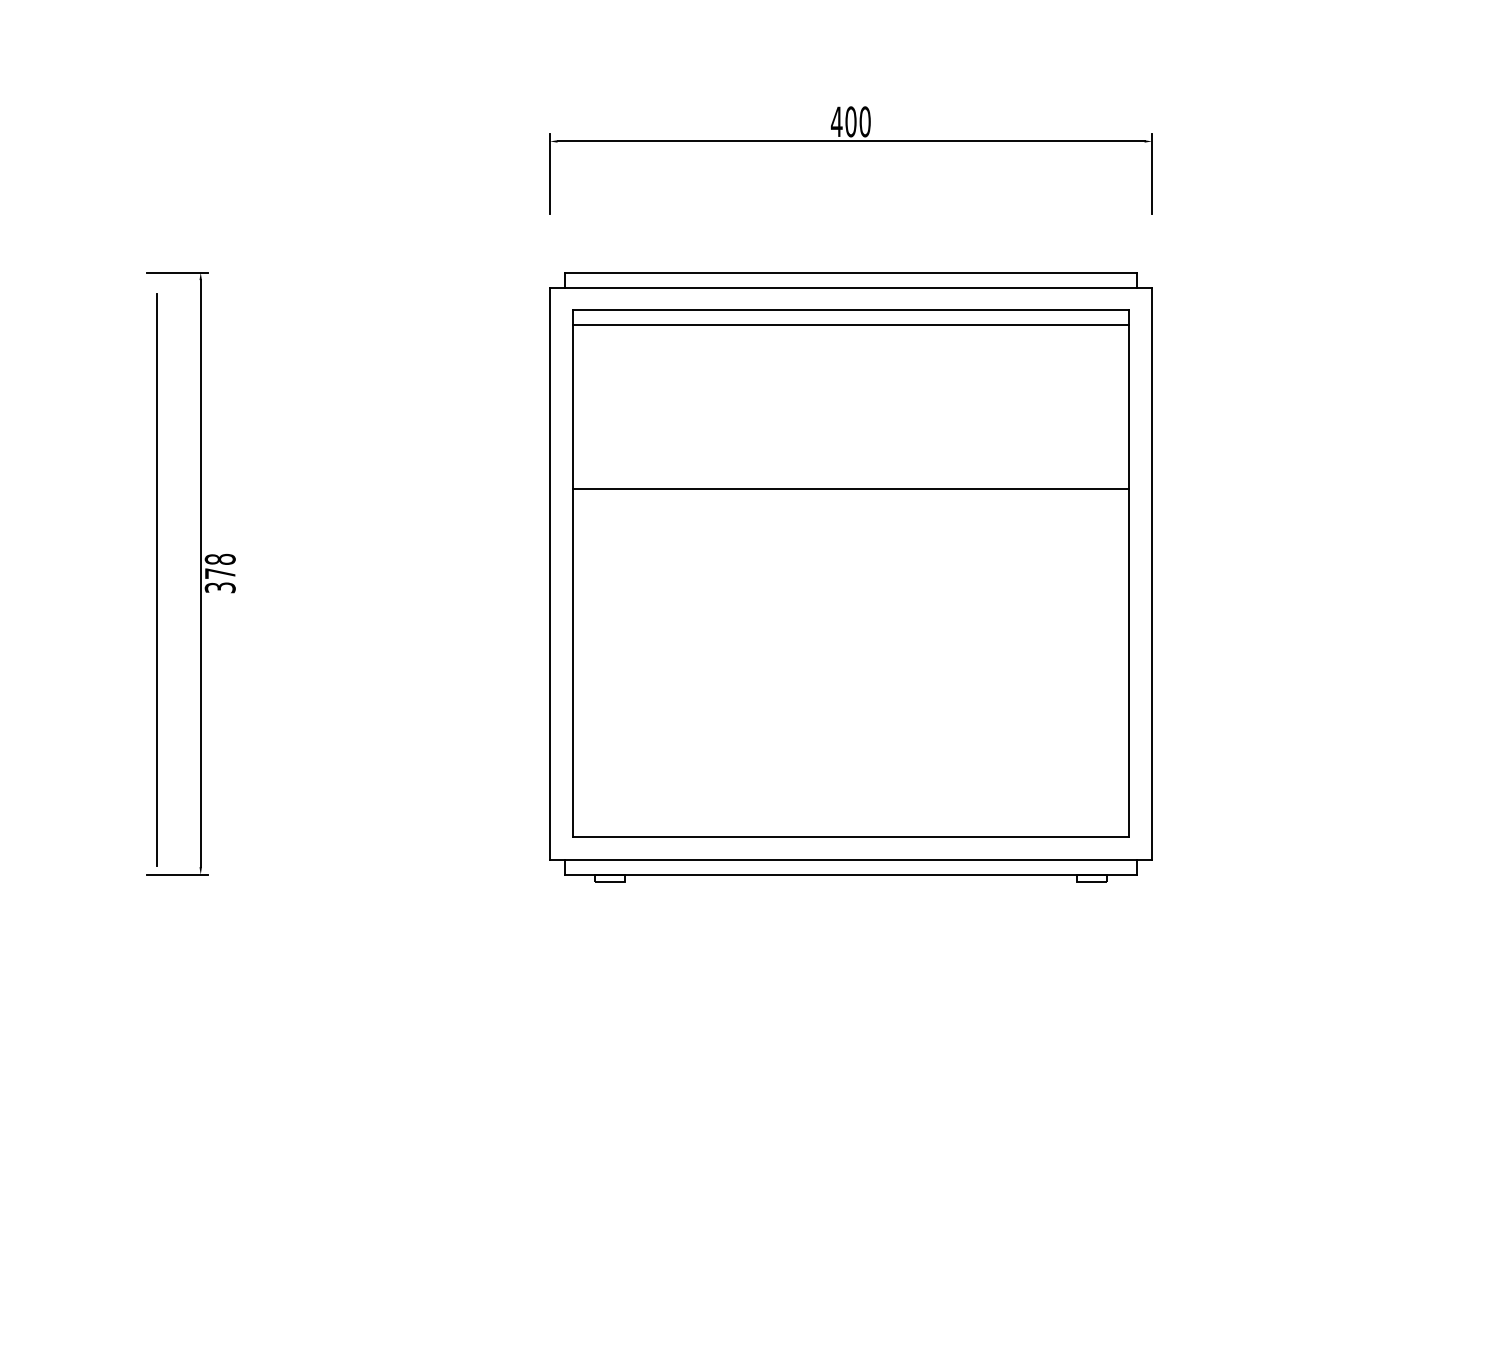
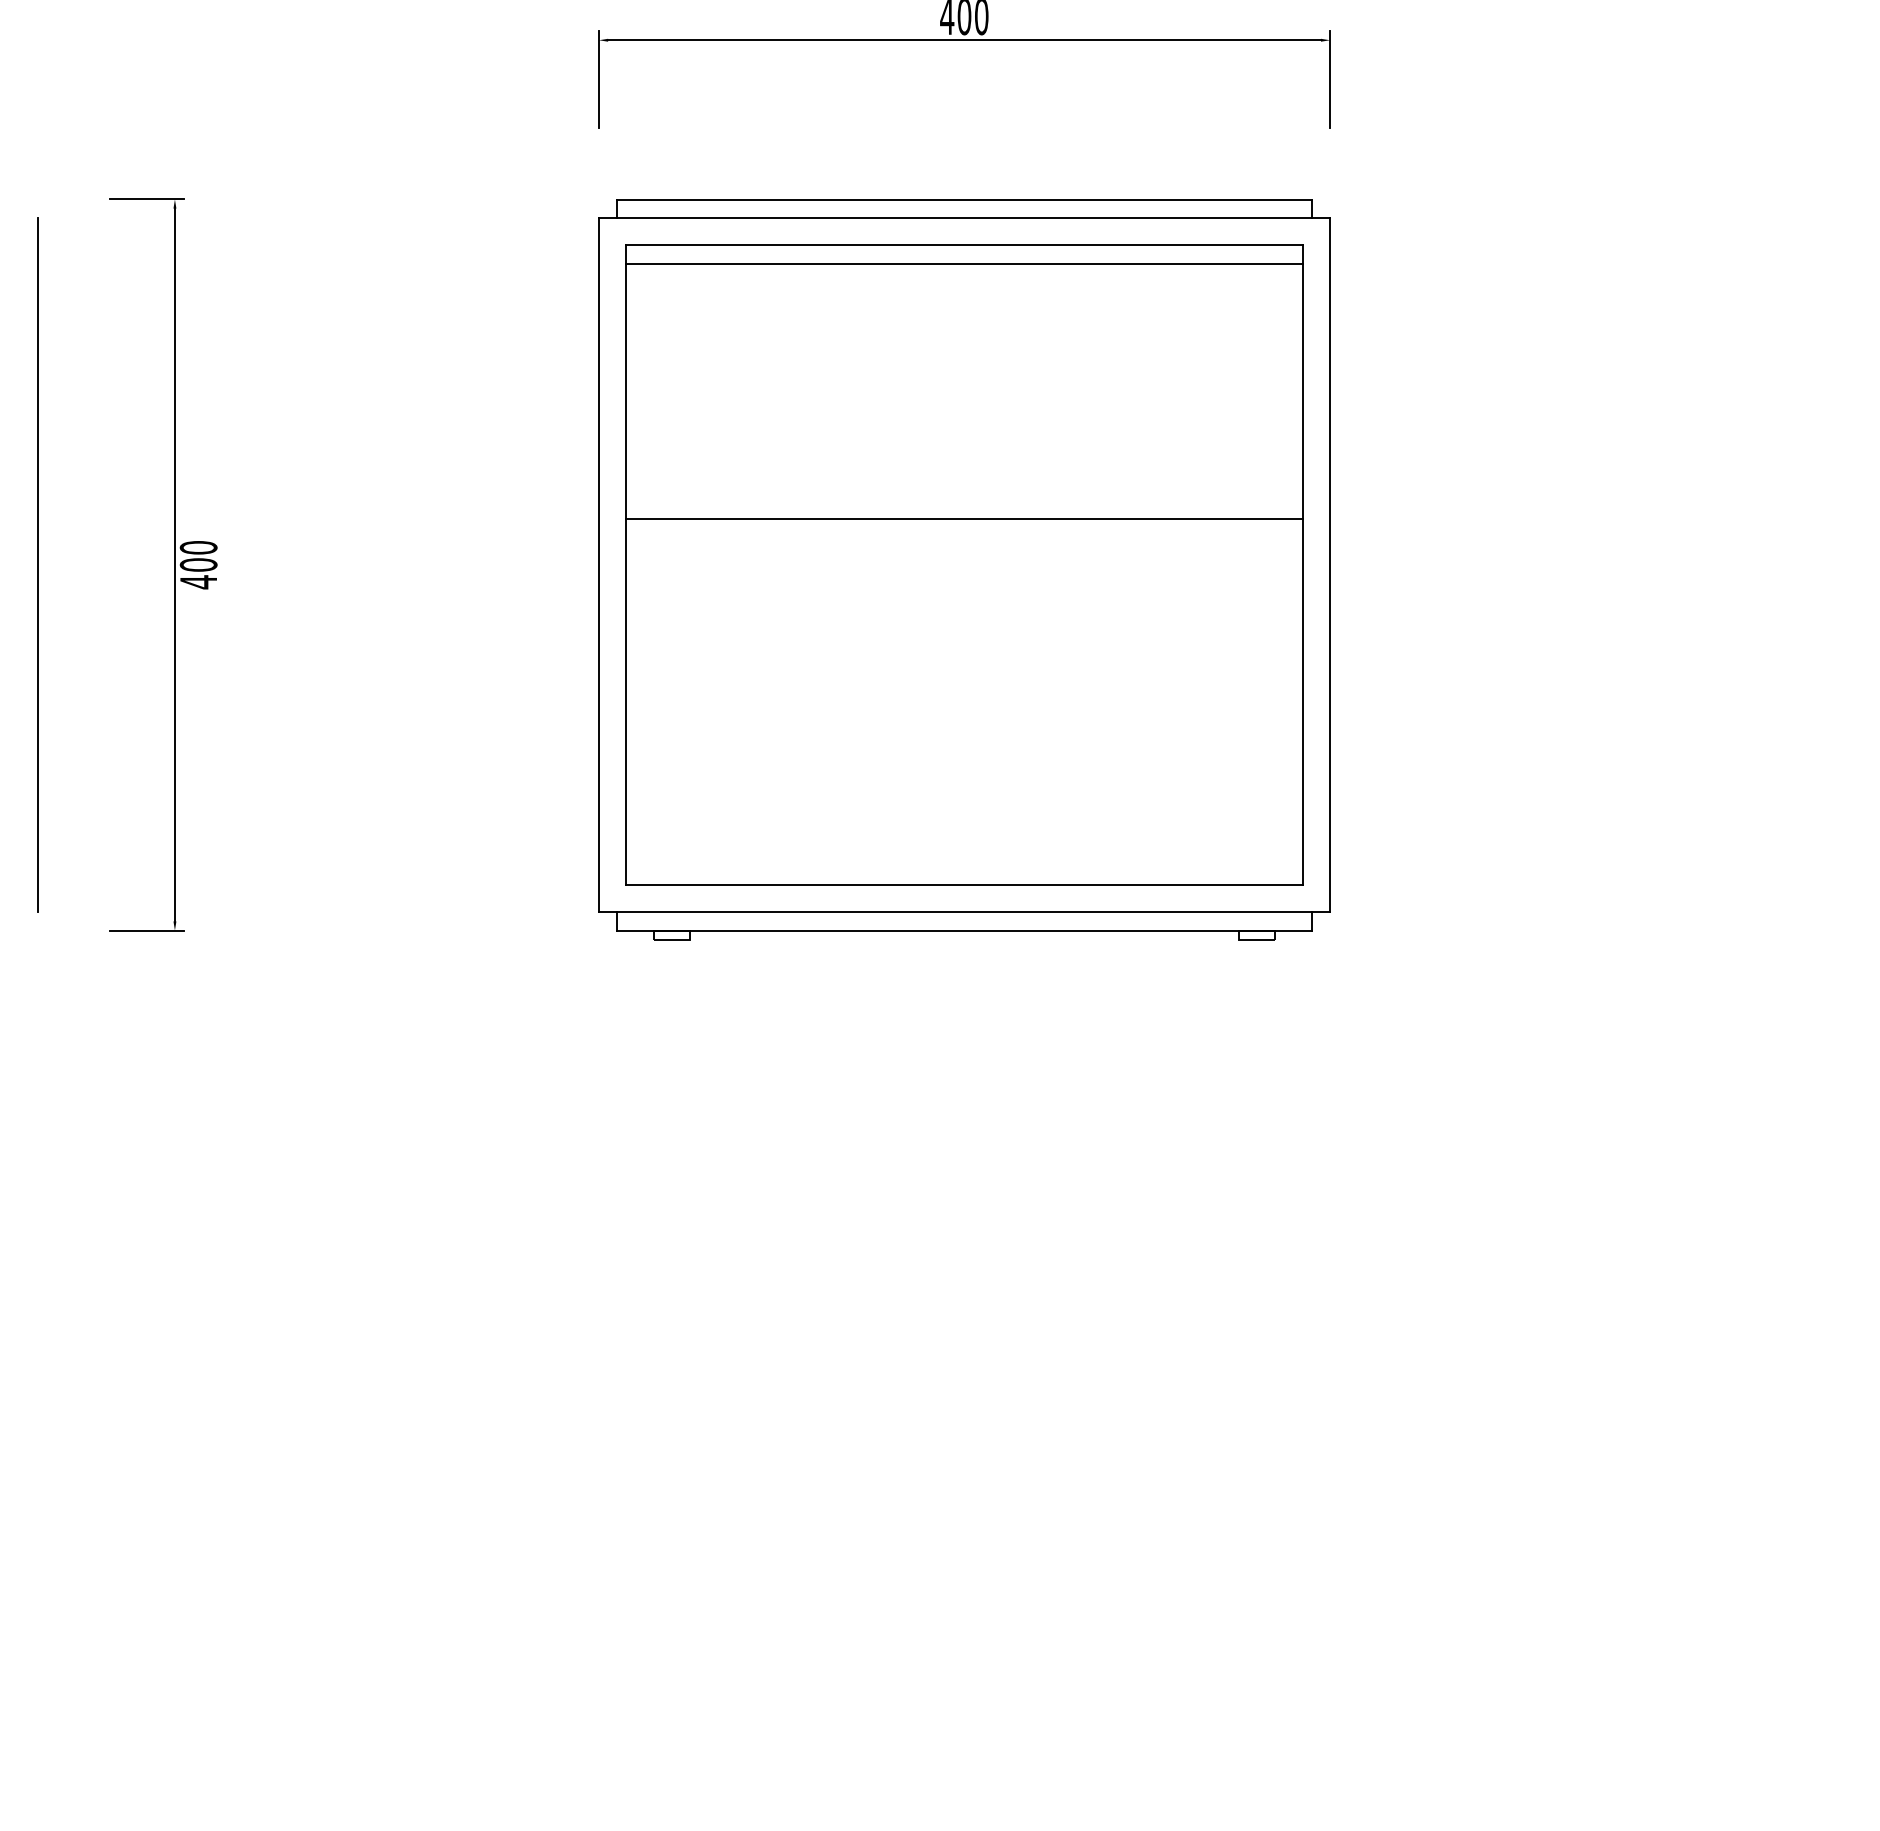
line: (851, 489) -> (964, 519), moved
text: (220, 574) -> (198, 565), 378 -> 400
line: (155, 579) -> (37, 564), moved

